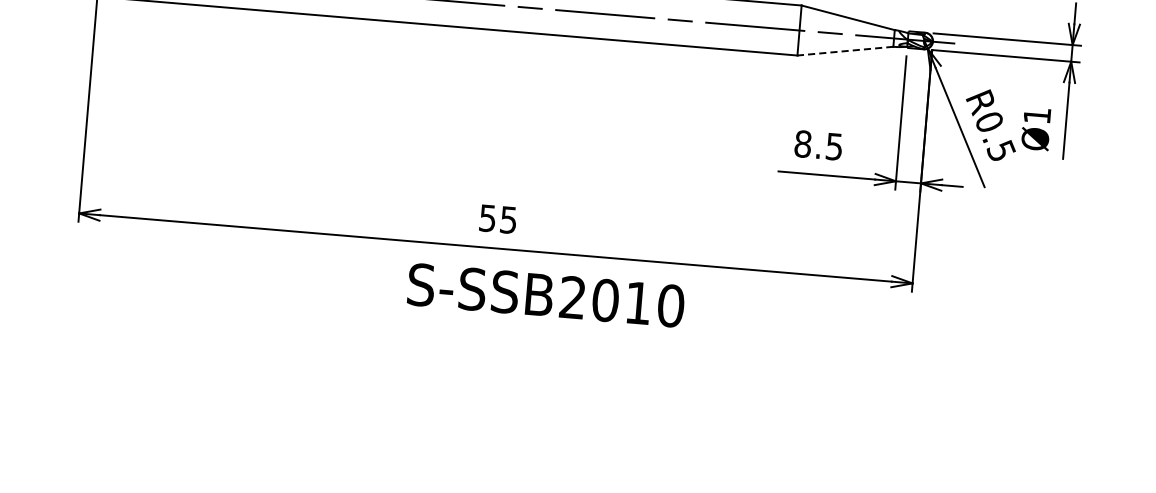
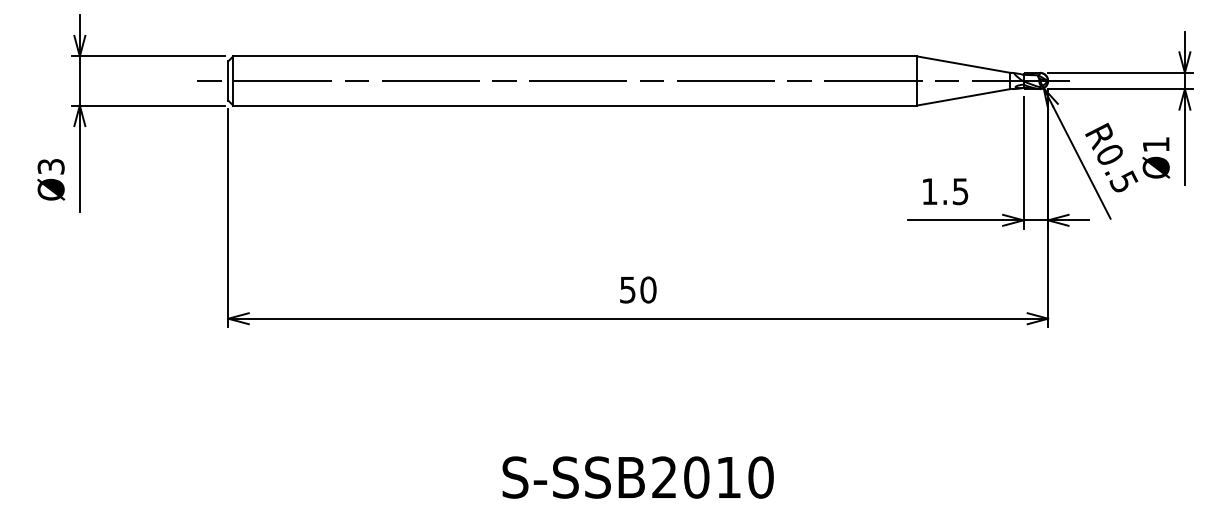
line: (844, 51) -> (962, 97), dashed -> solid
text: (802, 143) -> (929, 191), 8.5 -> 1.5
text: (508, 219) -> (648, 289), 55 -> 50
text: (545, 295) -> (637, 477), moved

